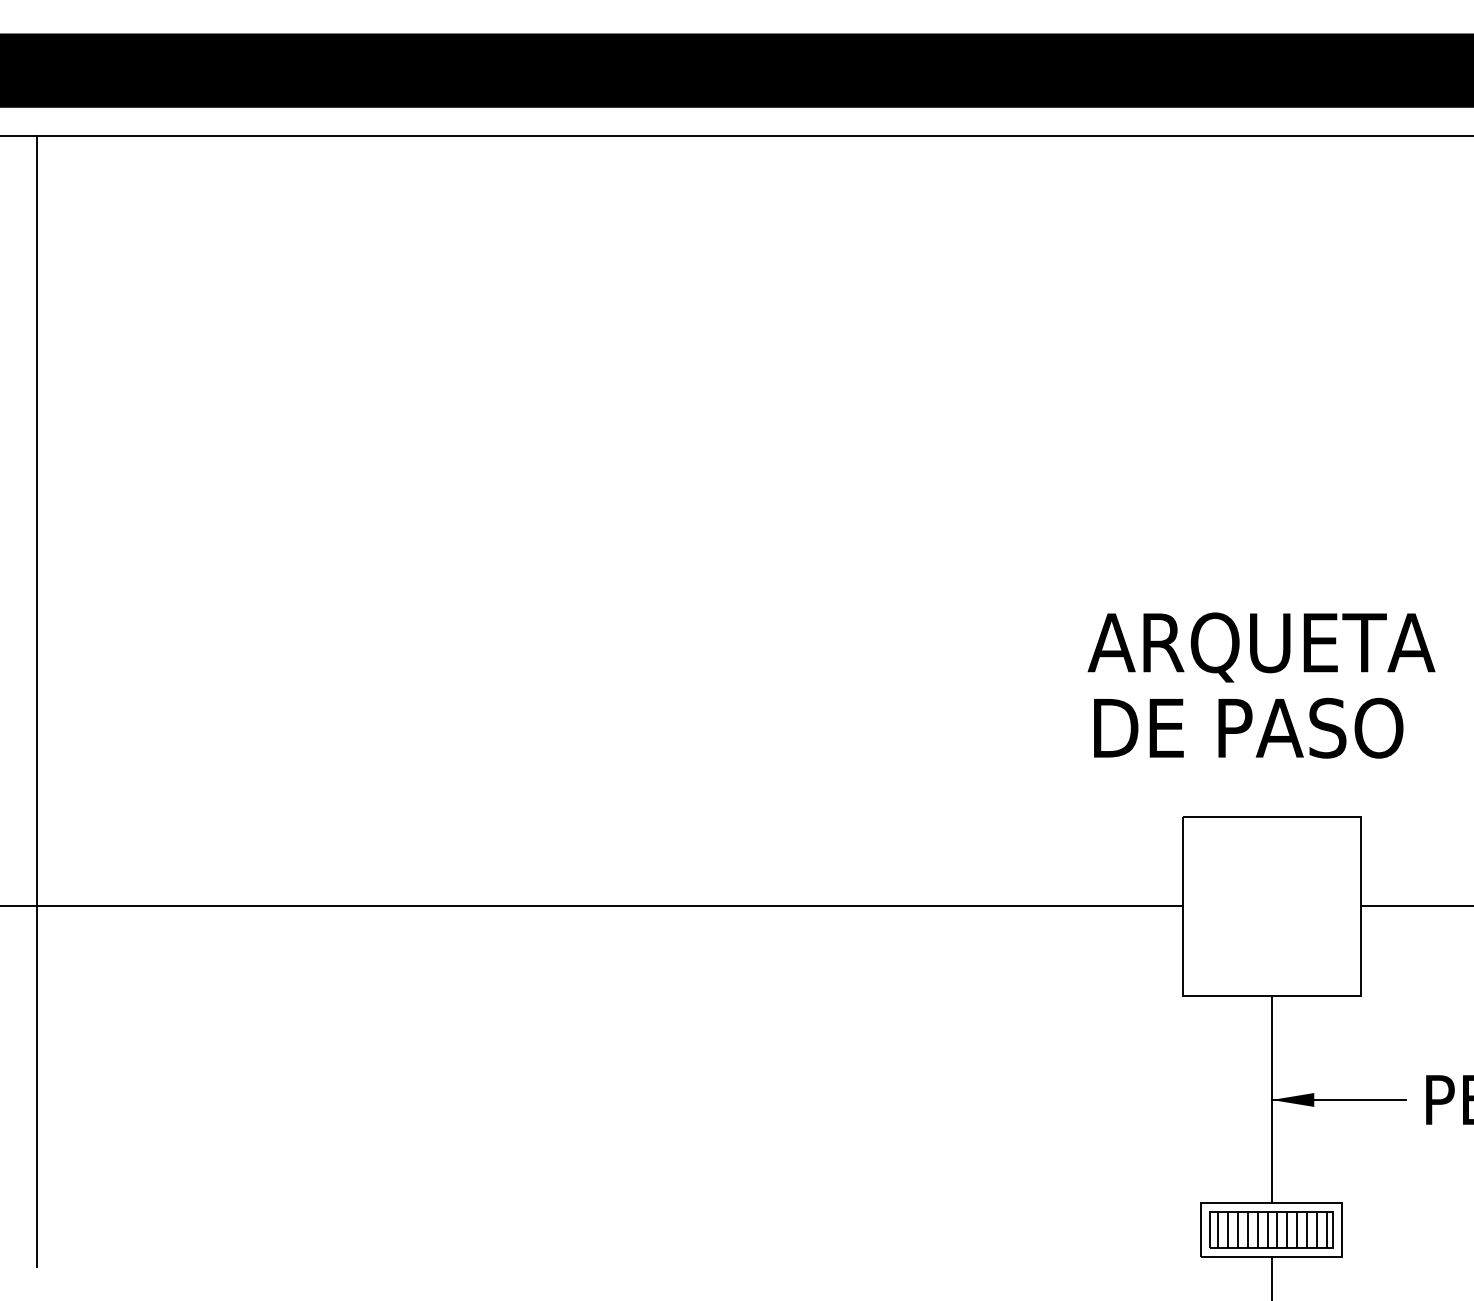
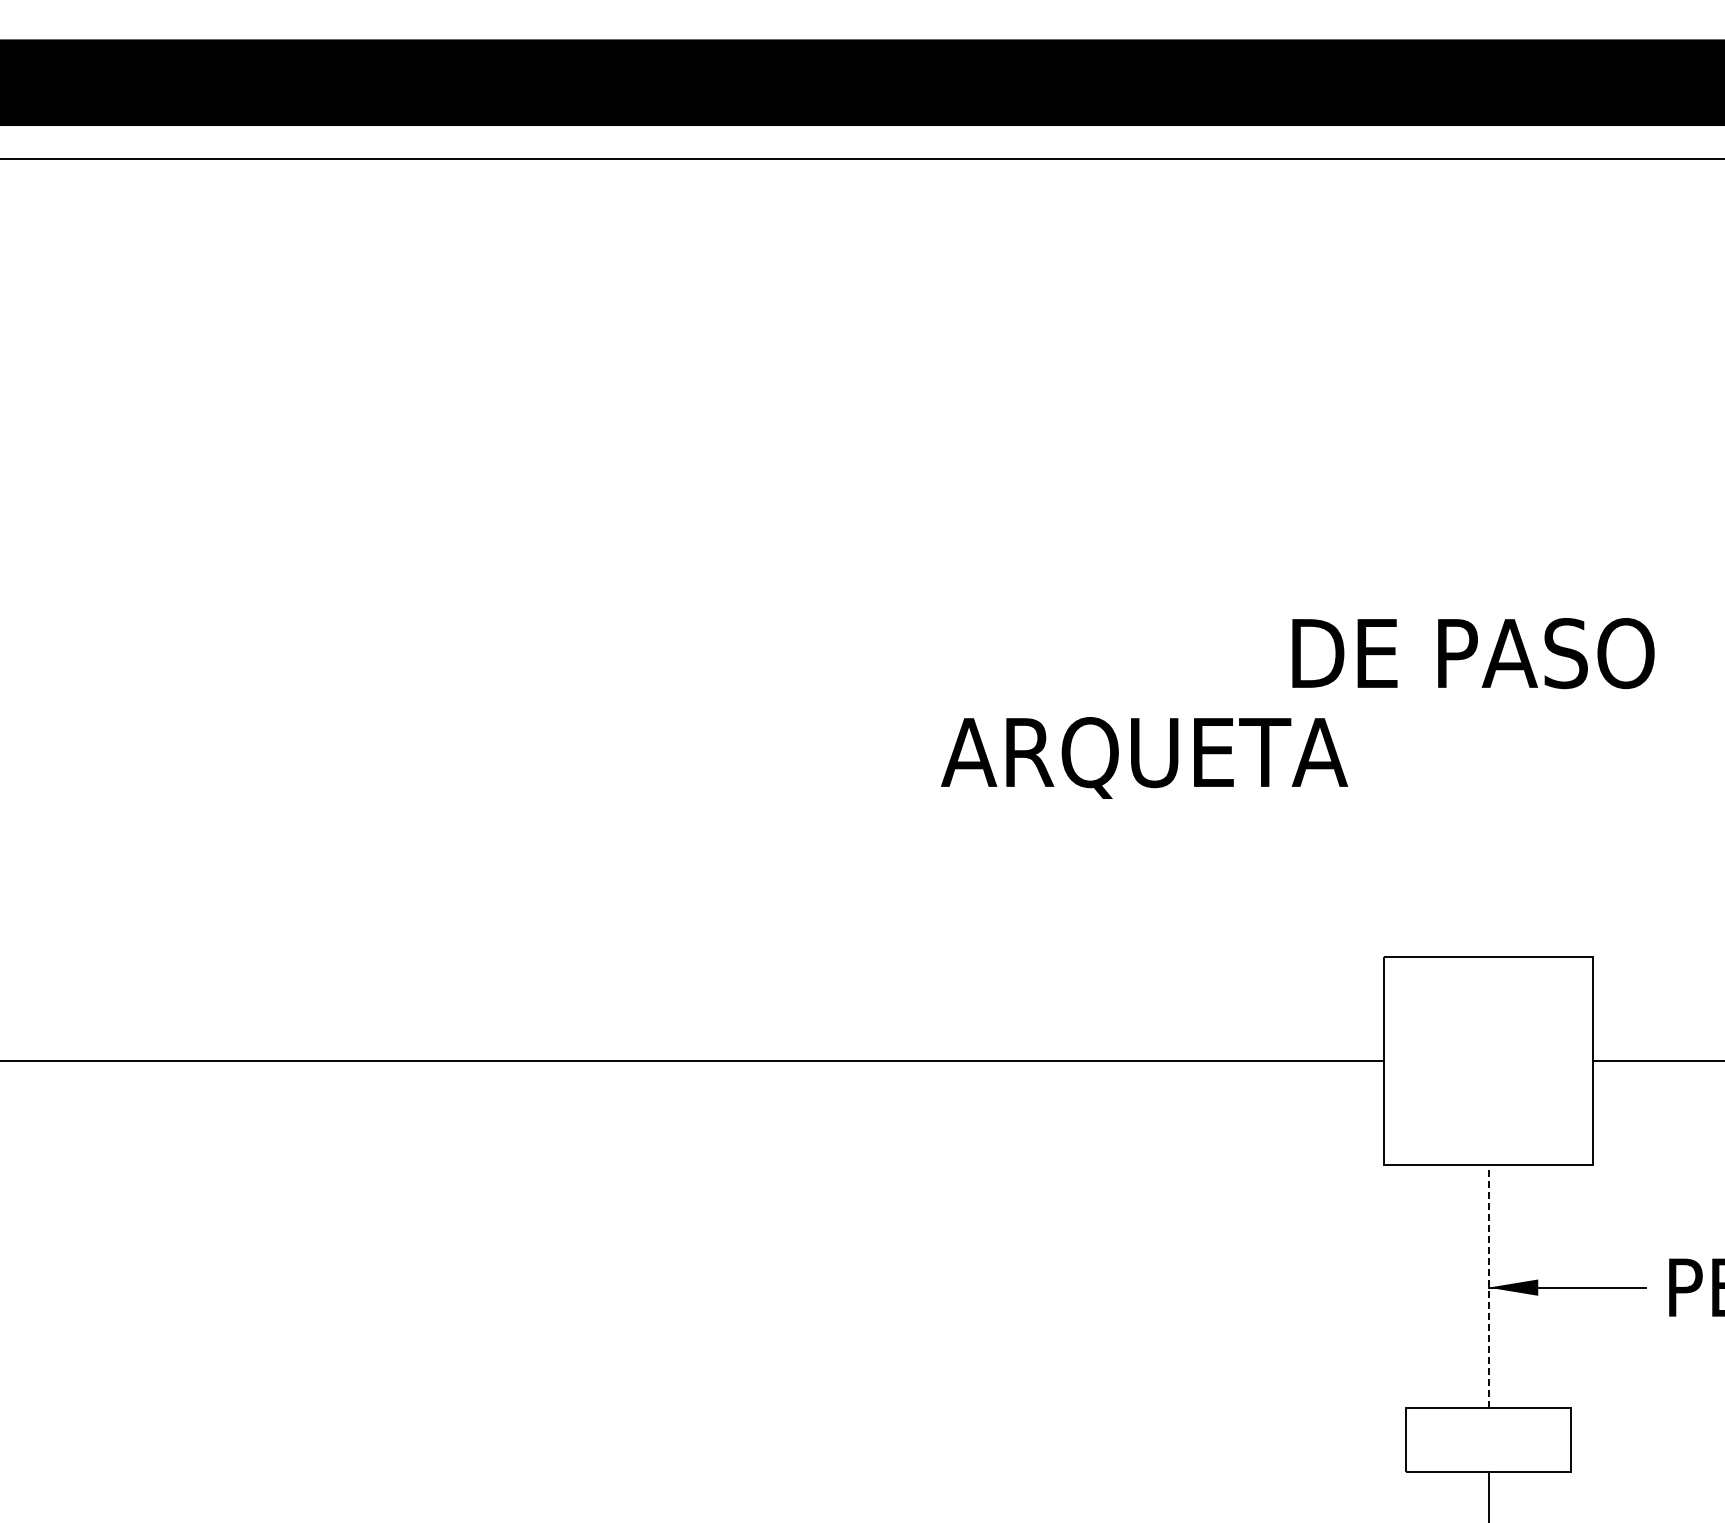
text: (1261, 647) -> (1144, 757), moved
line: (37, 701) -> (43, 821), removed
text: (1248, 728) -> (1473, 653), moved
line: (1271, 1099) -> (1488, 1286), solid -> dashed
part: (1271, 1229) -> (1488, 1439), removed

